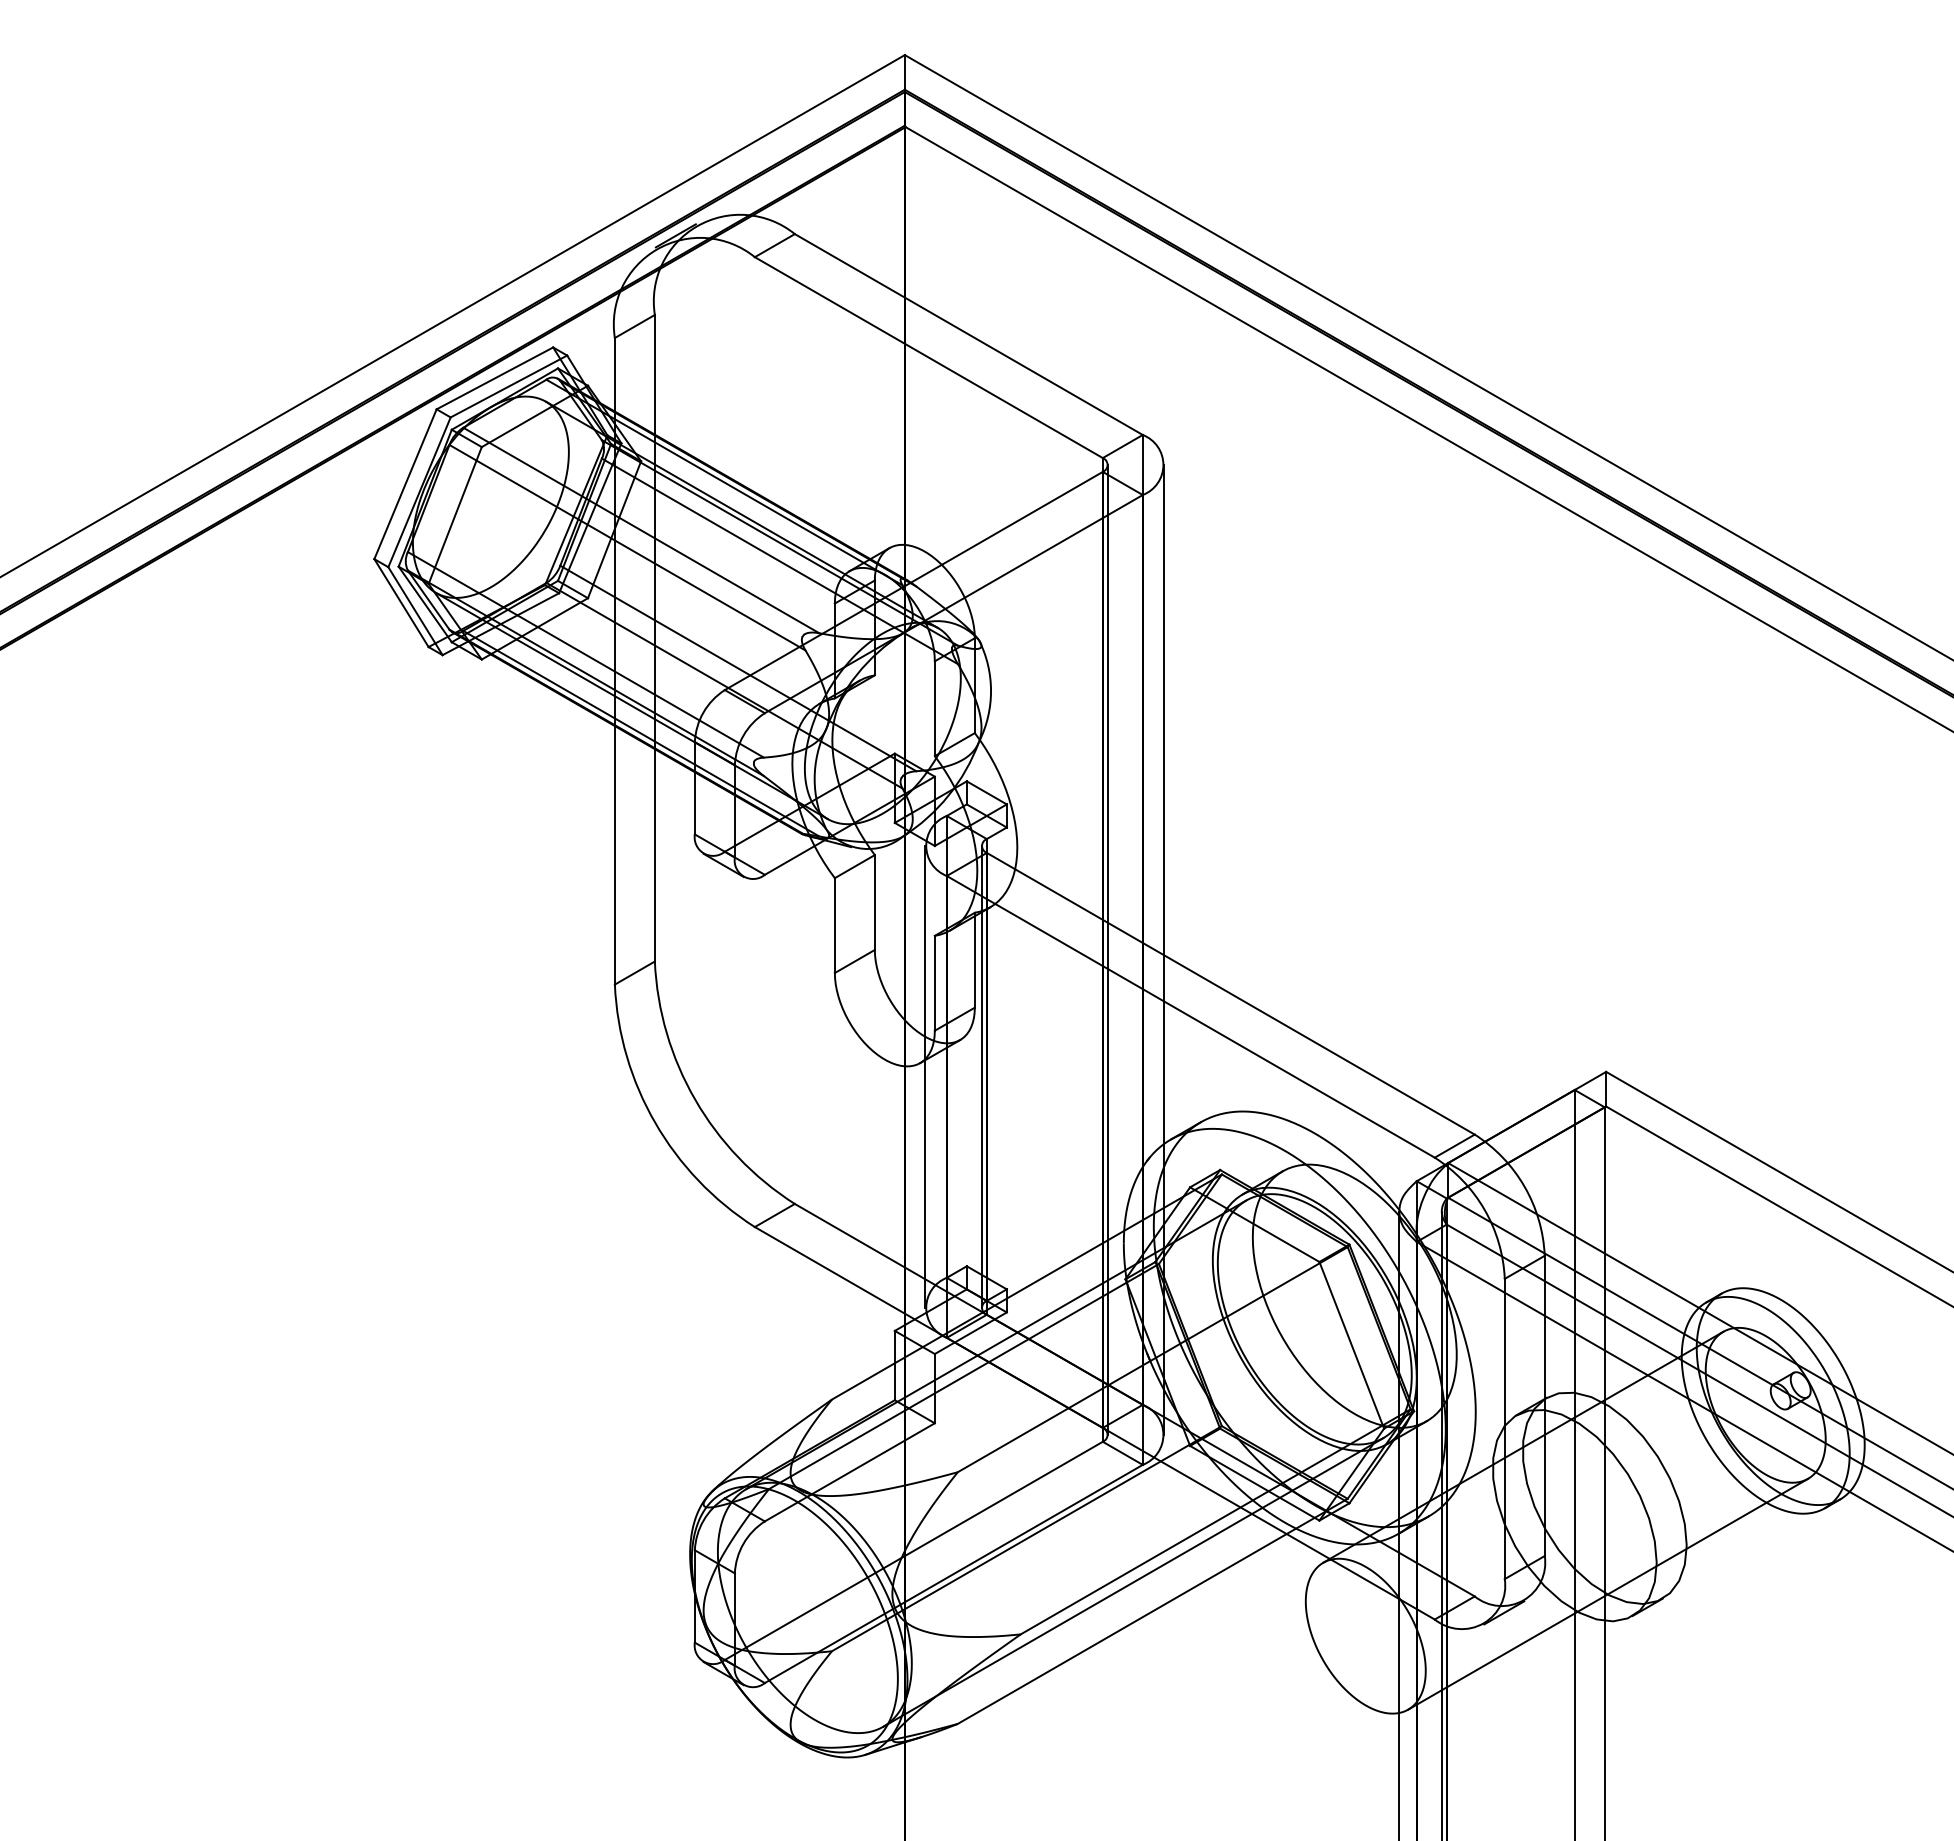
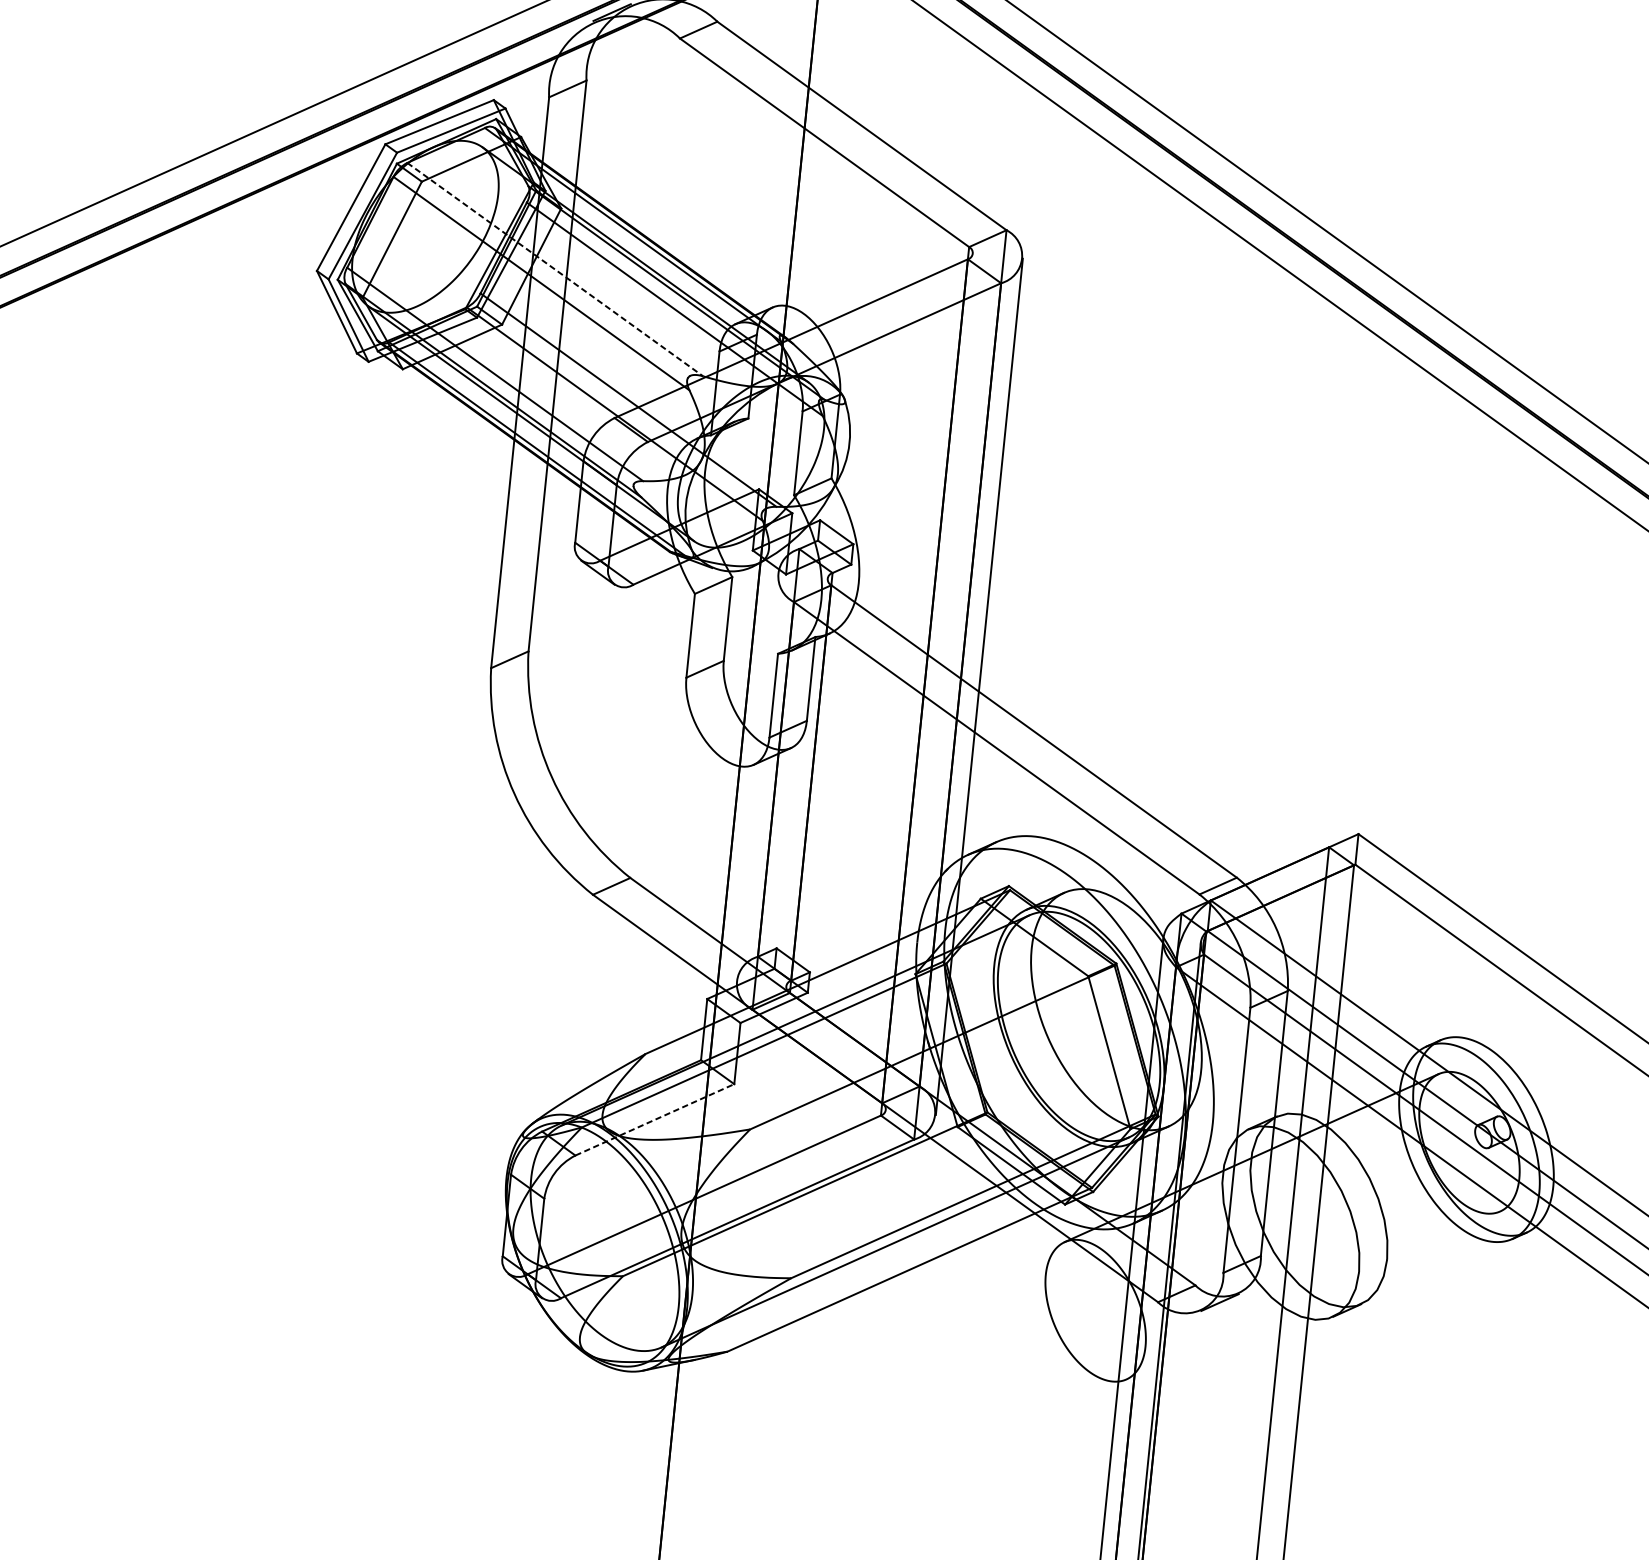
line: (641, 530) -> (555, 269), solid -> dashed
line: (1107, 949) -> (929, 681), removed
line: (925, 1076) -> (757, 777), removed
line: (981, 1076) -> (806, 782), removed
line: (850, 1472) -> (655, 1120), solid -> dashed
line: (1608, 1593) -> (1313, 1294), removed

